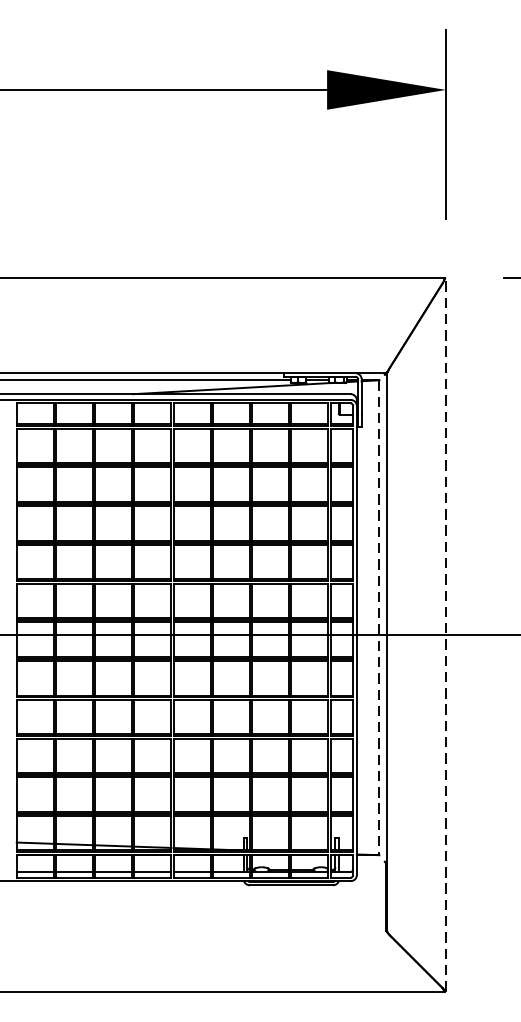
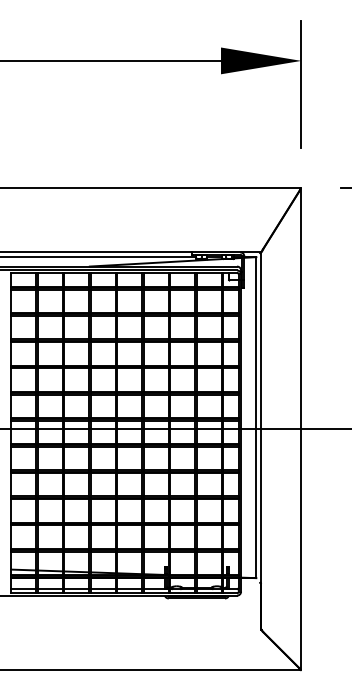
line: (379, 617) -> (256, 417), dashed -> solid
line: (446, 633) -> (301, 428), dashed -> solid

